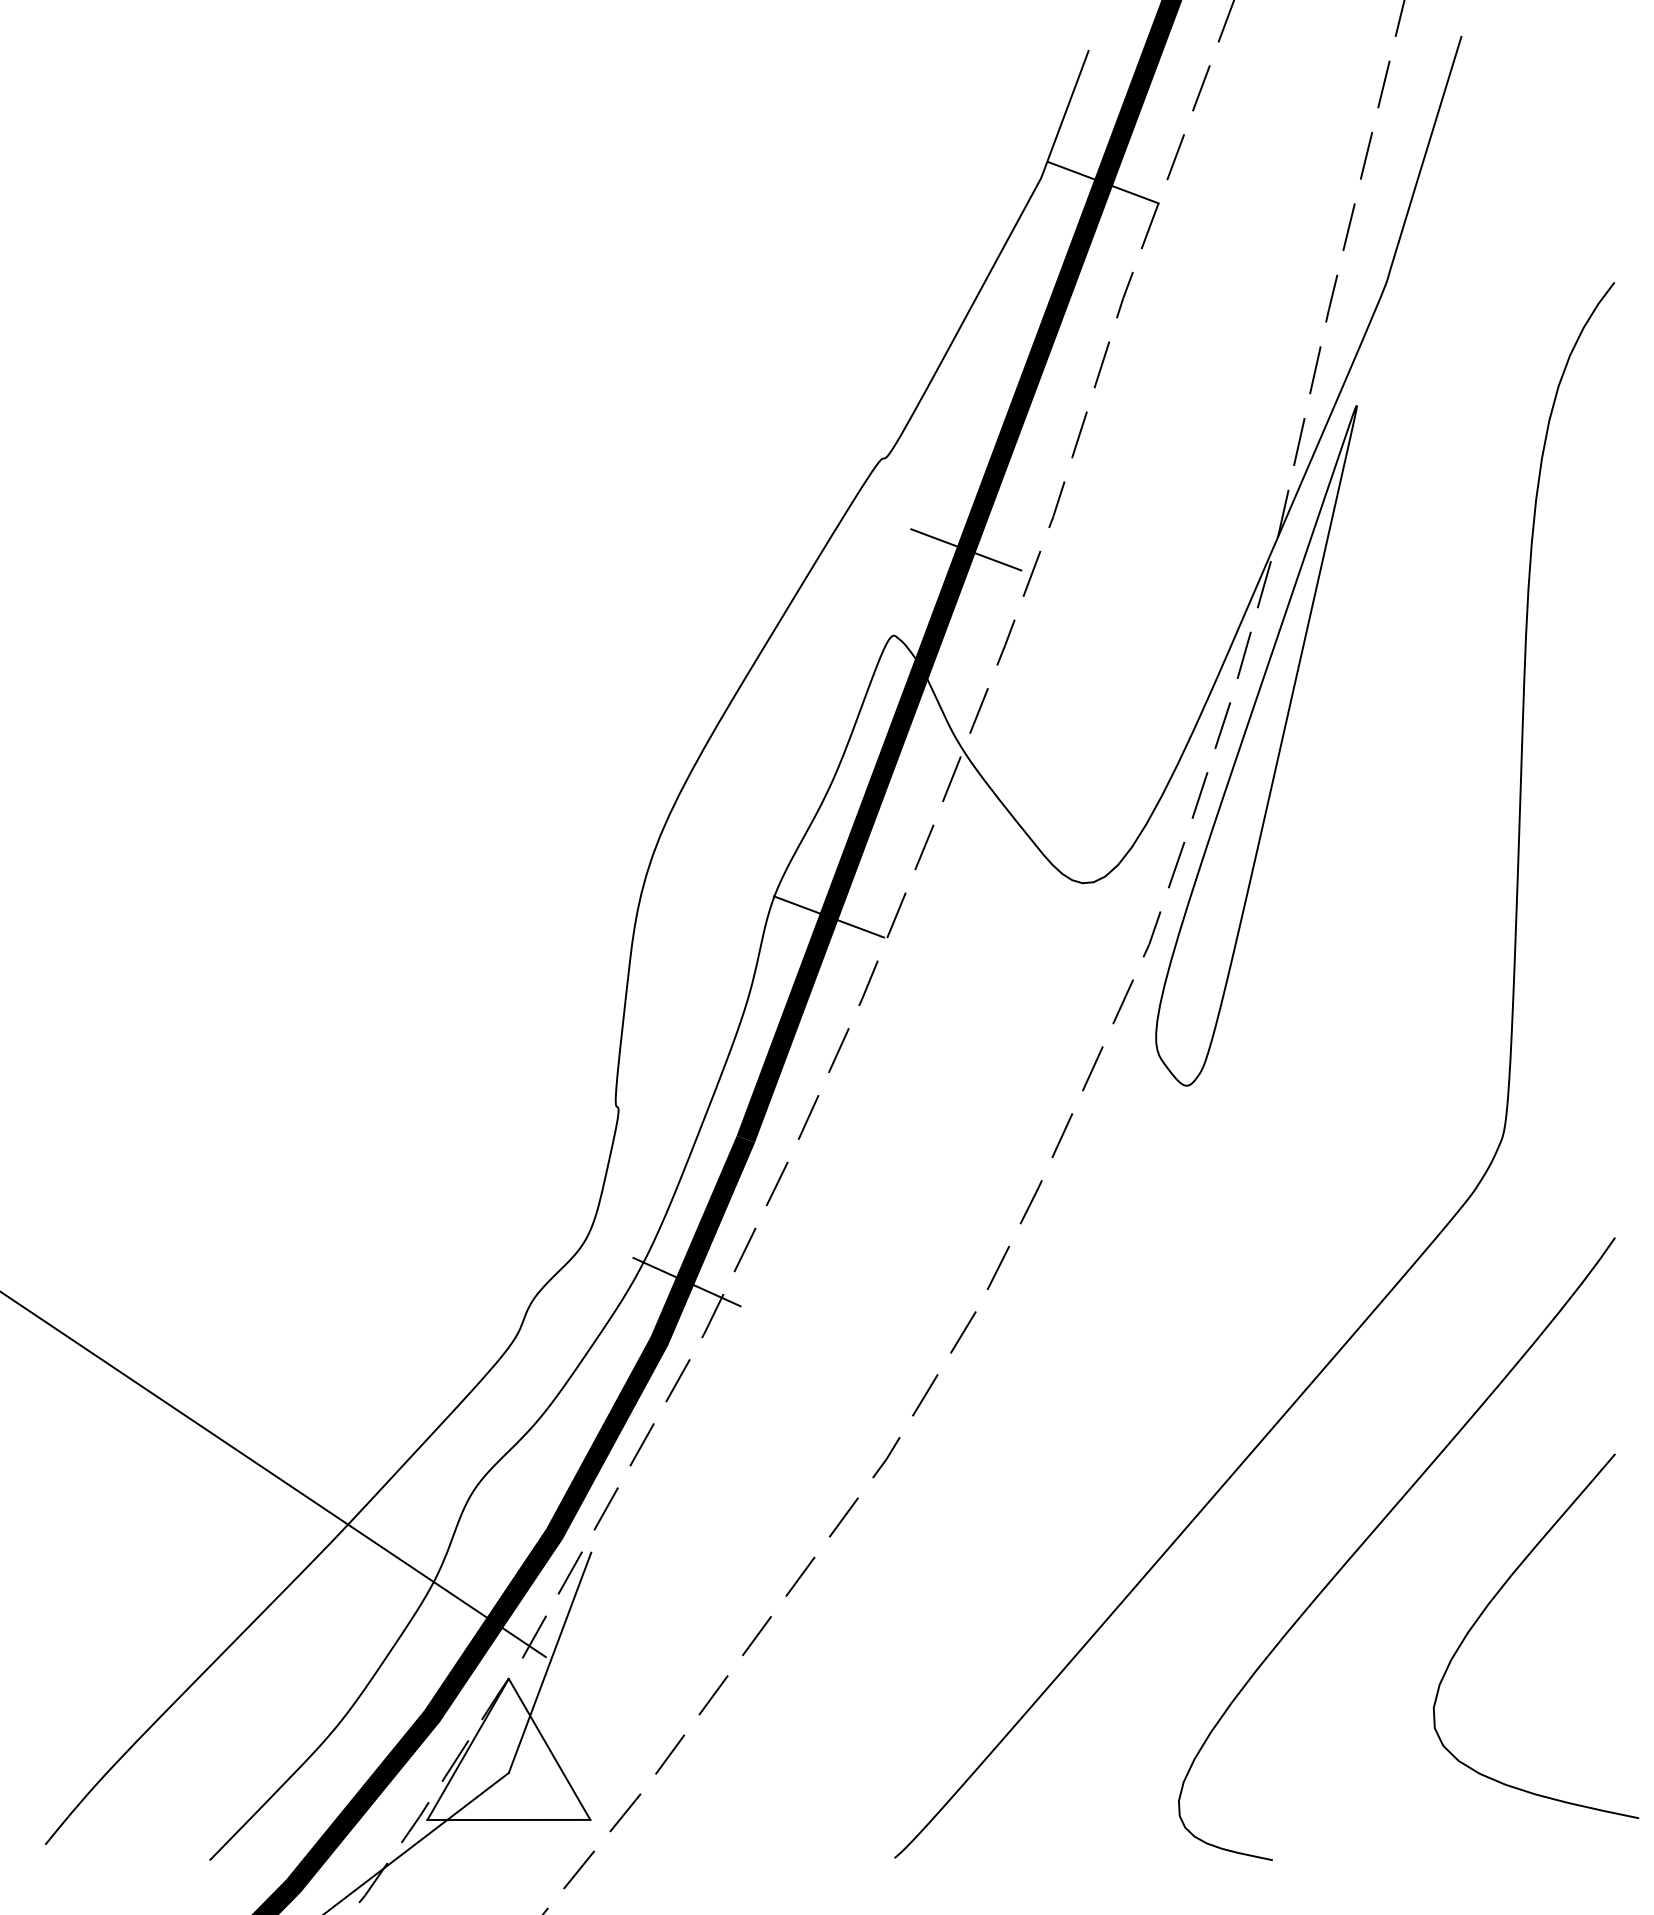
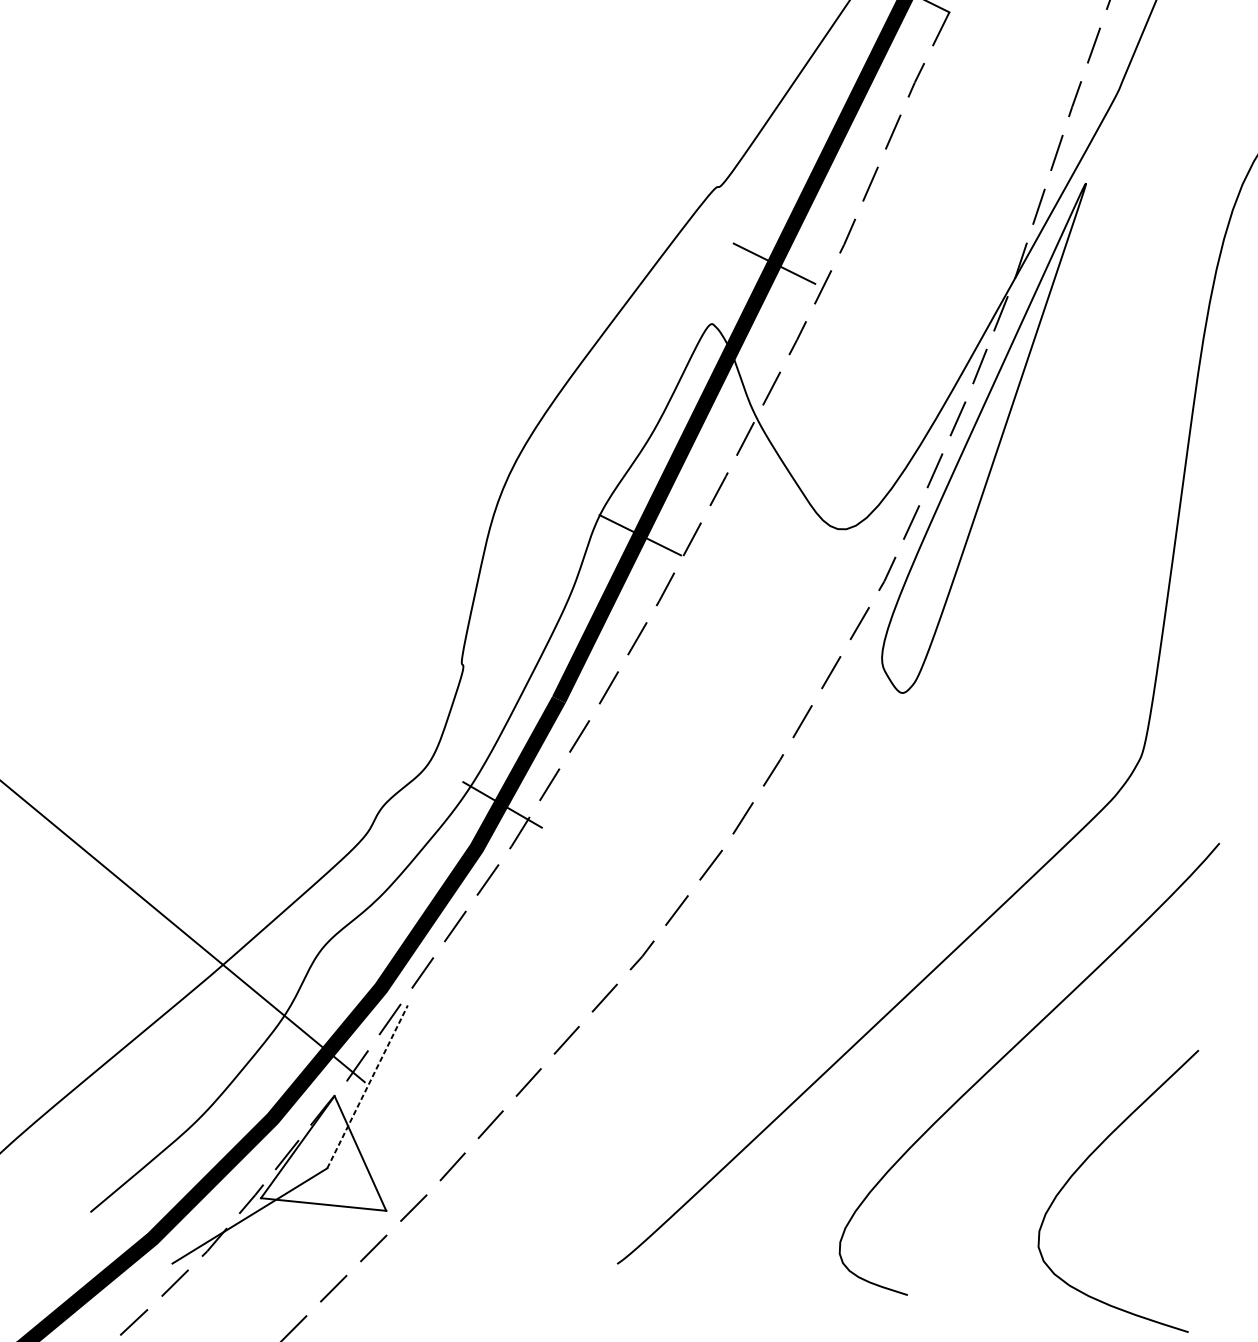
curve: (1491, 1602) -> (1091, 1154), moved
line: (550, 1662) -> (367, 1086), solid -> dashed

